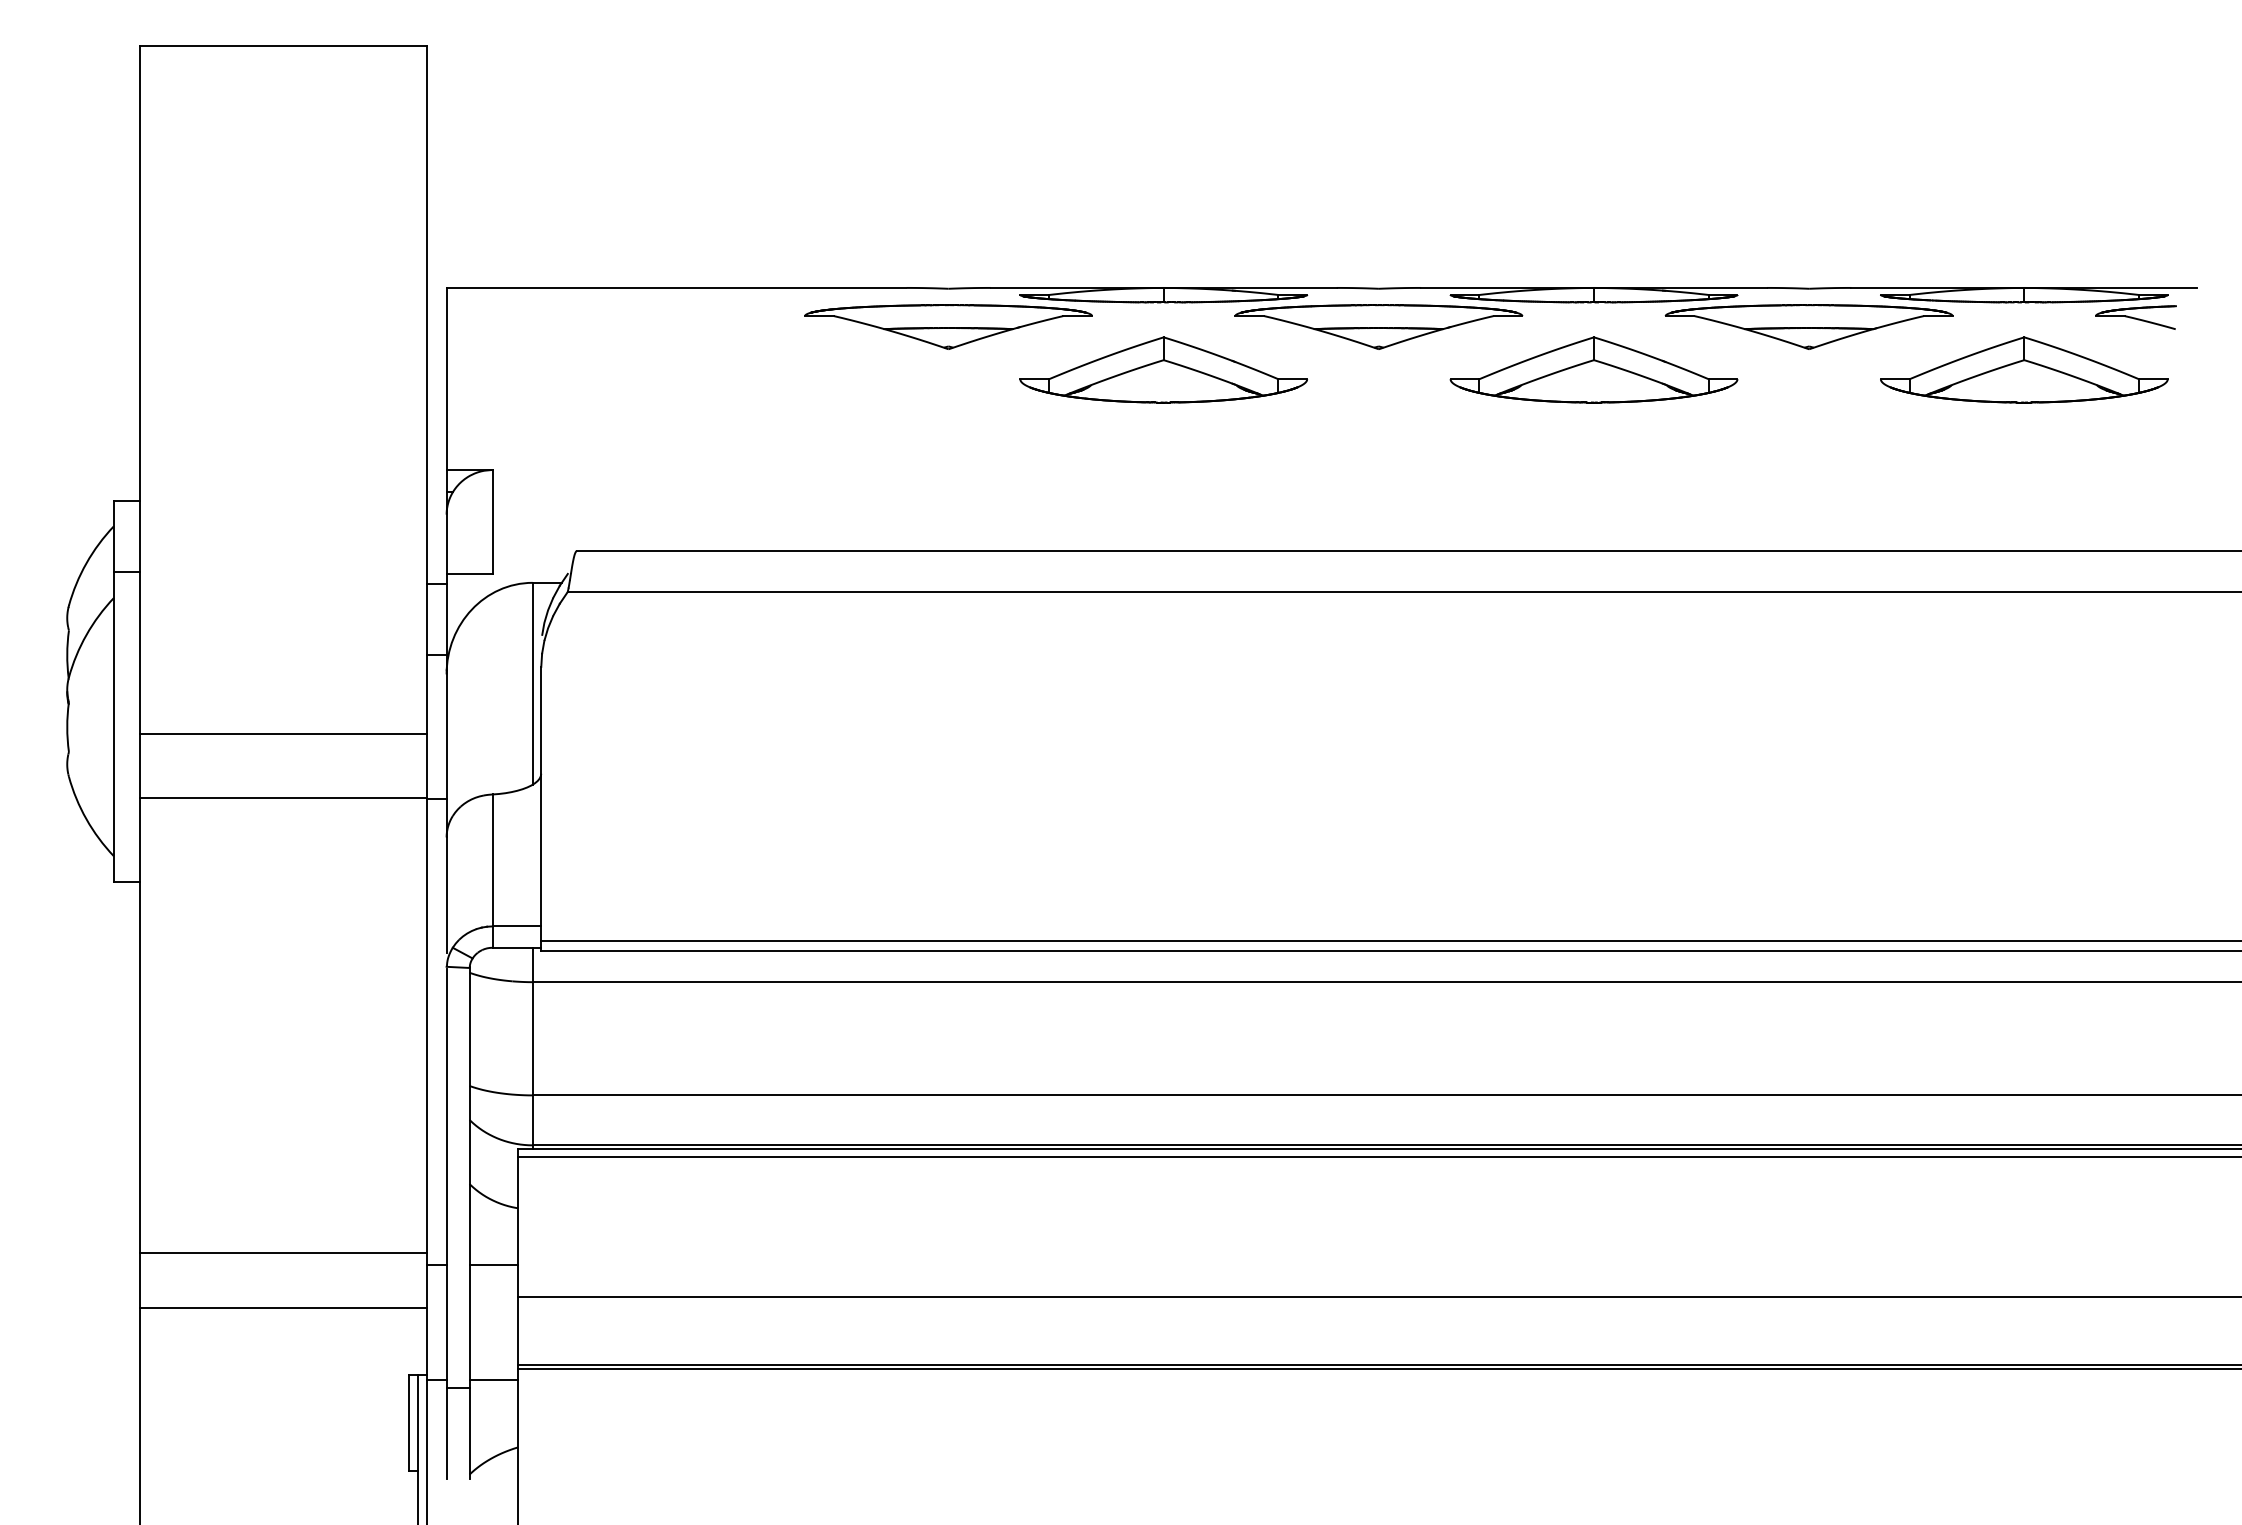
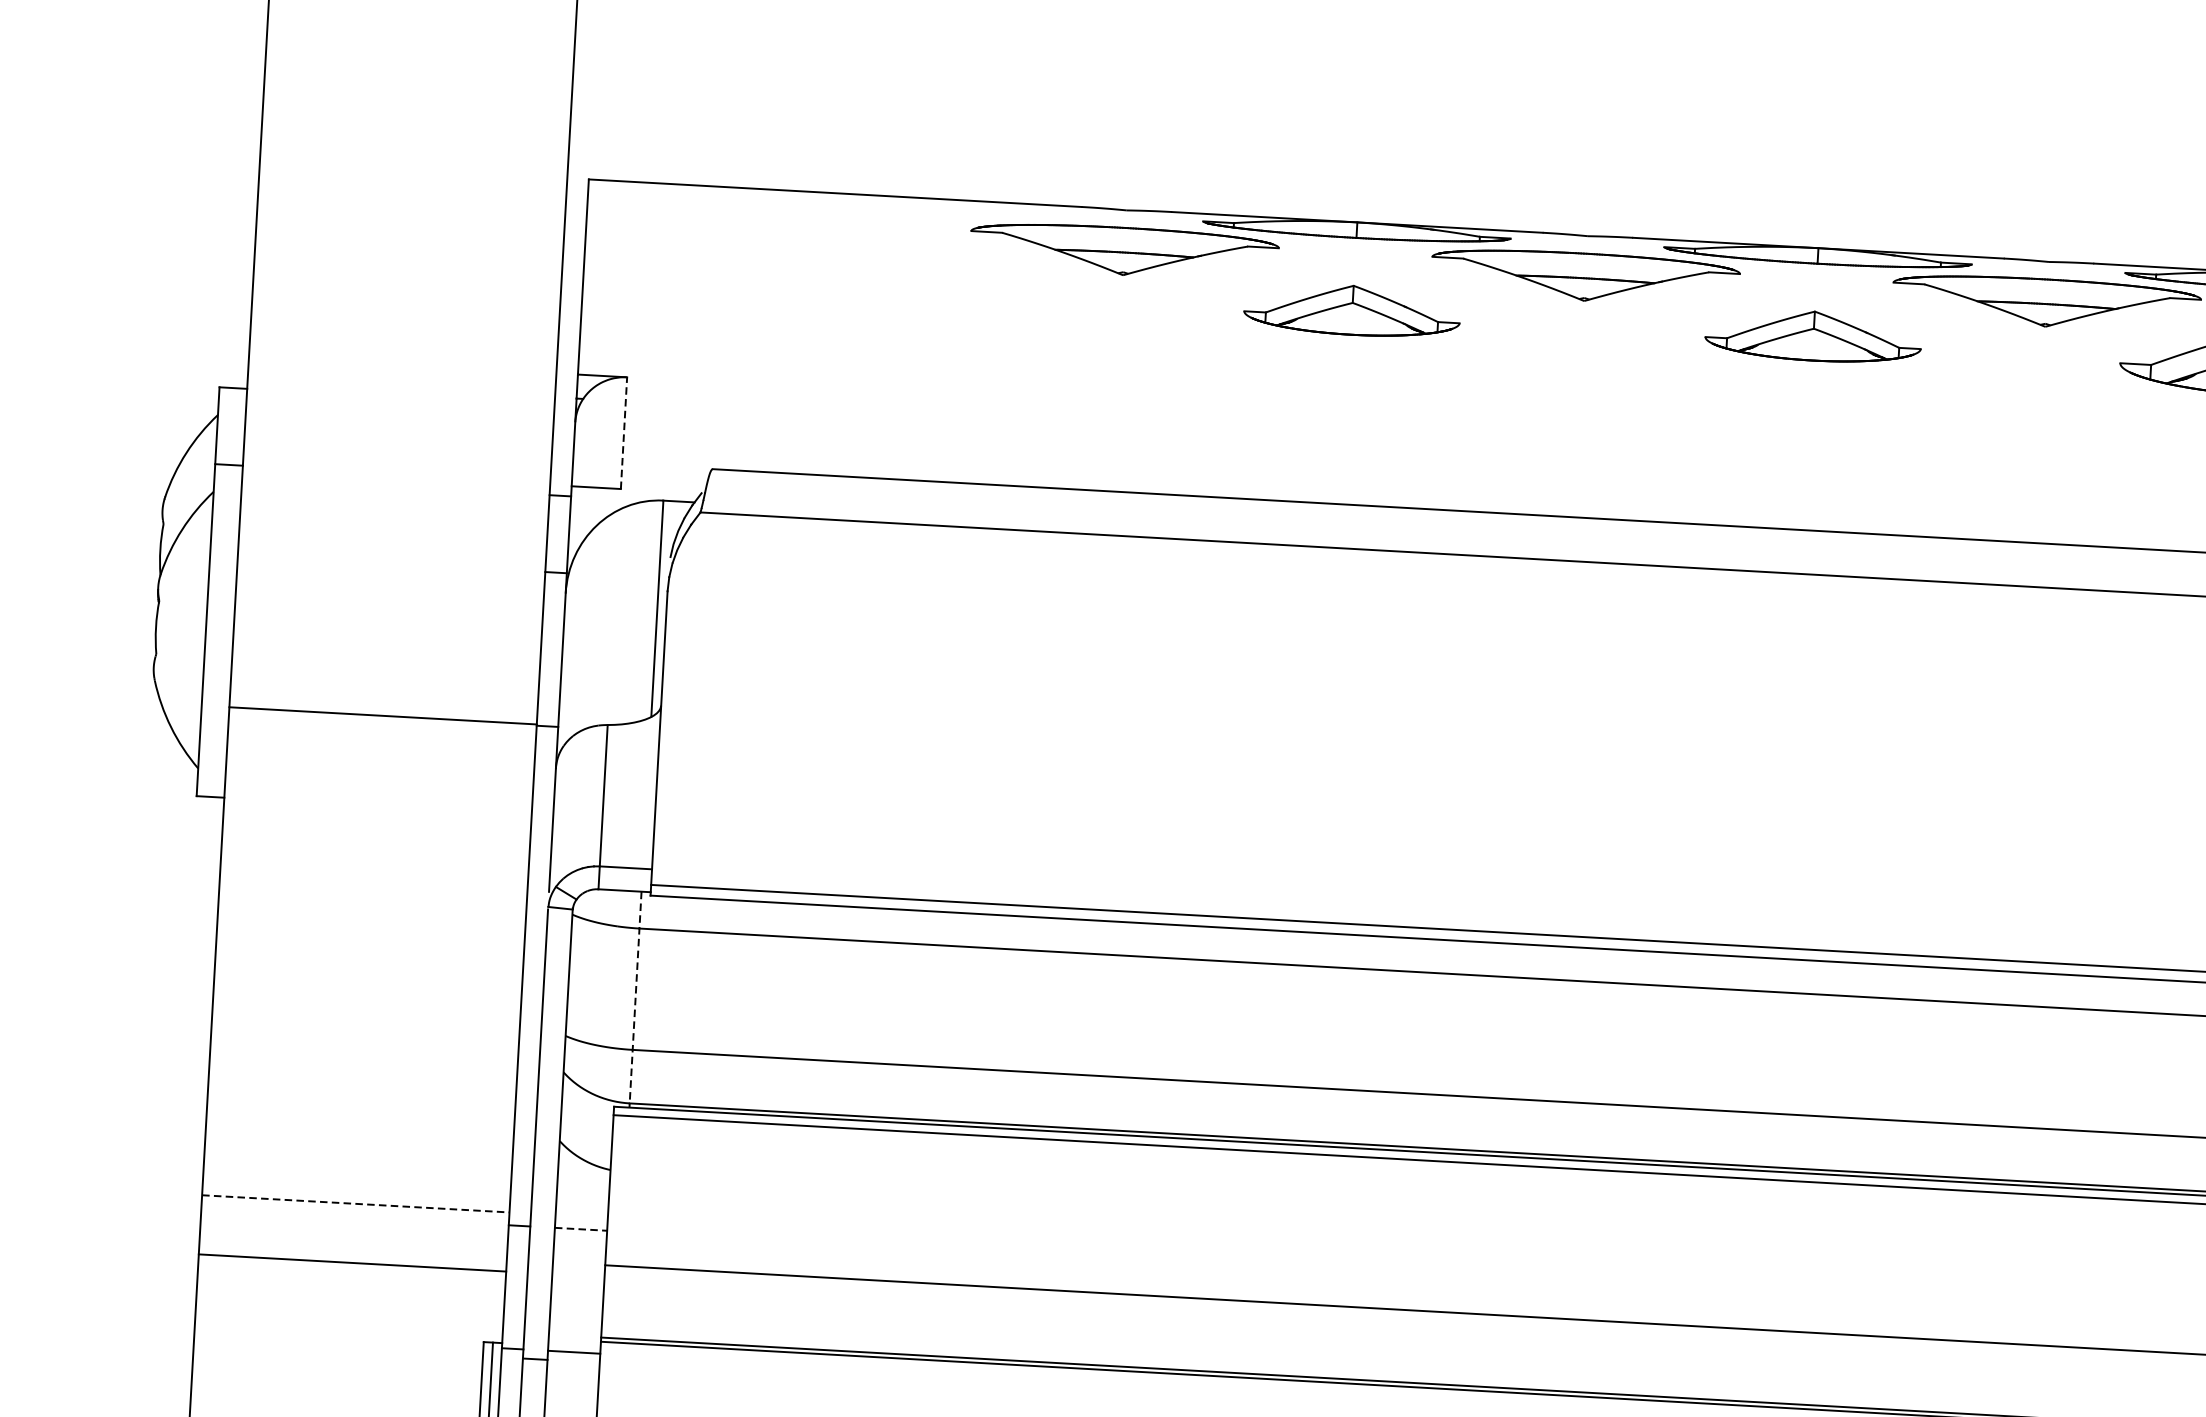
part: (1163, 369) -> (1352, 309), size x0.7
part: (1593, 369) -> (1813, 335), size x0.7
line: (492, 521) -> (624, 432), solid -> dashed
line: (282, 734) -> (386, 648), removed
line: (532, 1048) -> (635, 999), solid -> dashed
line: (283, 1253) -> (356, 1204), solid -> dashed
line: (494, 1264) -> (581, 1228), solid -> dashed

